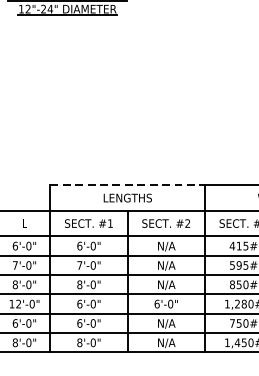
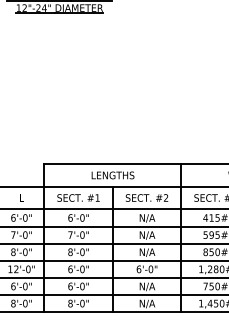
line: (128, 185) -> (113, 164), dashed -> solid

